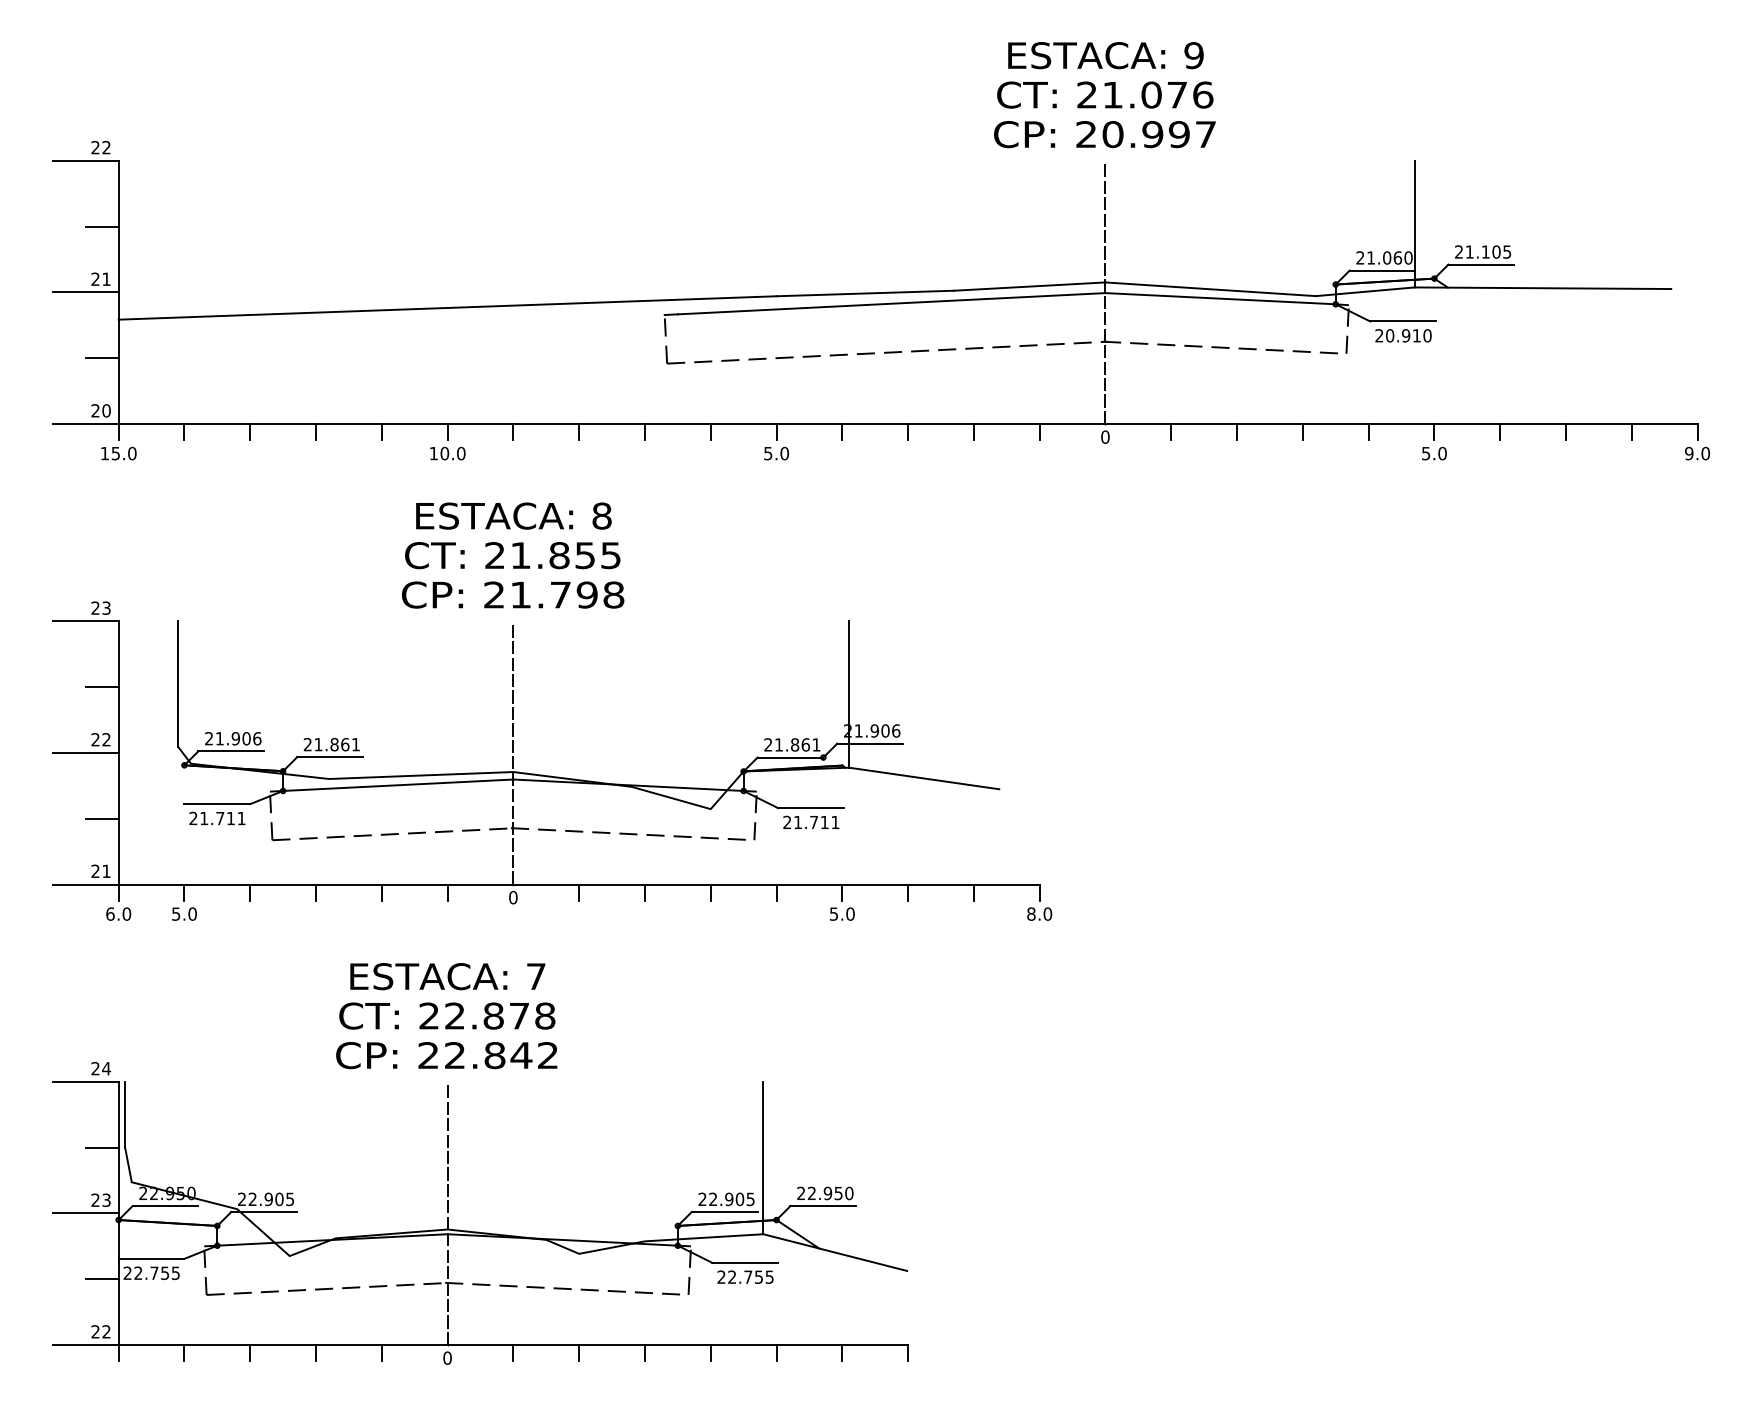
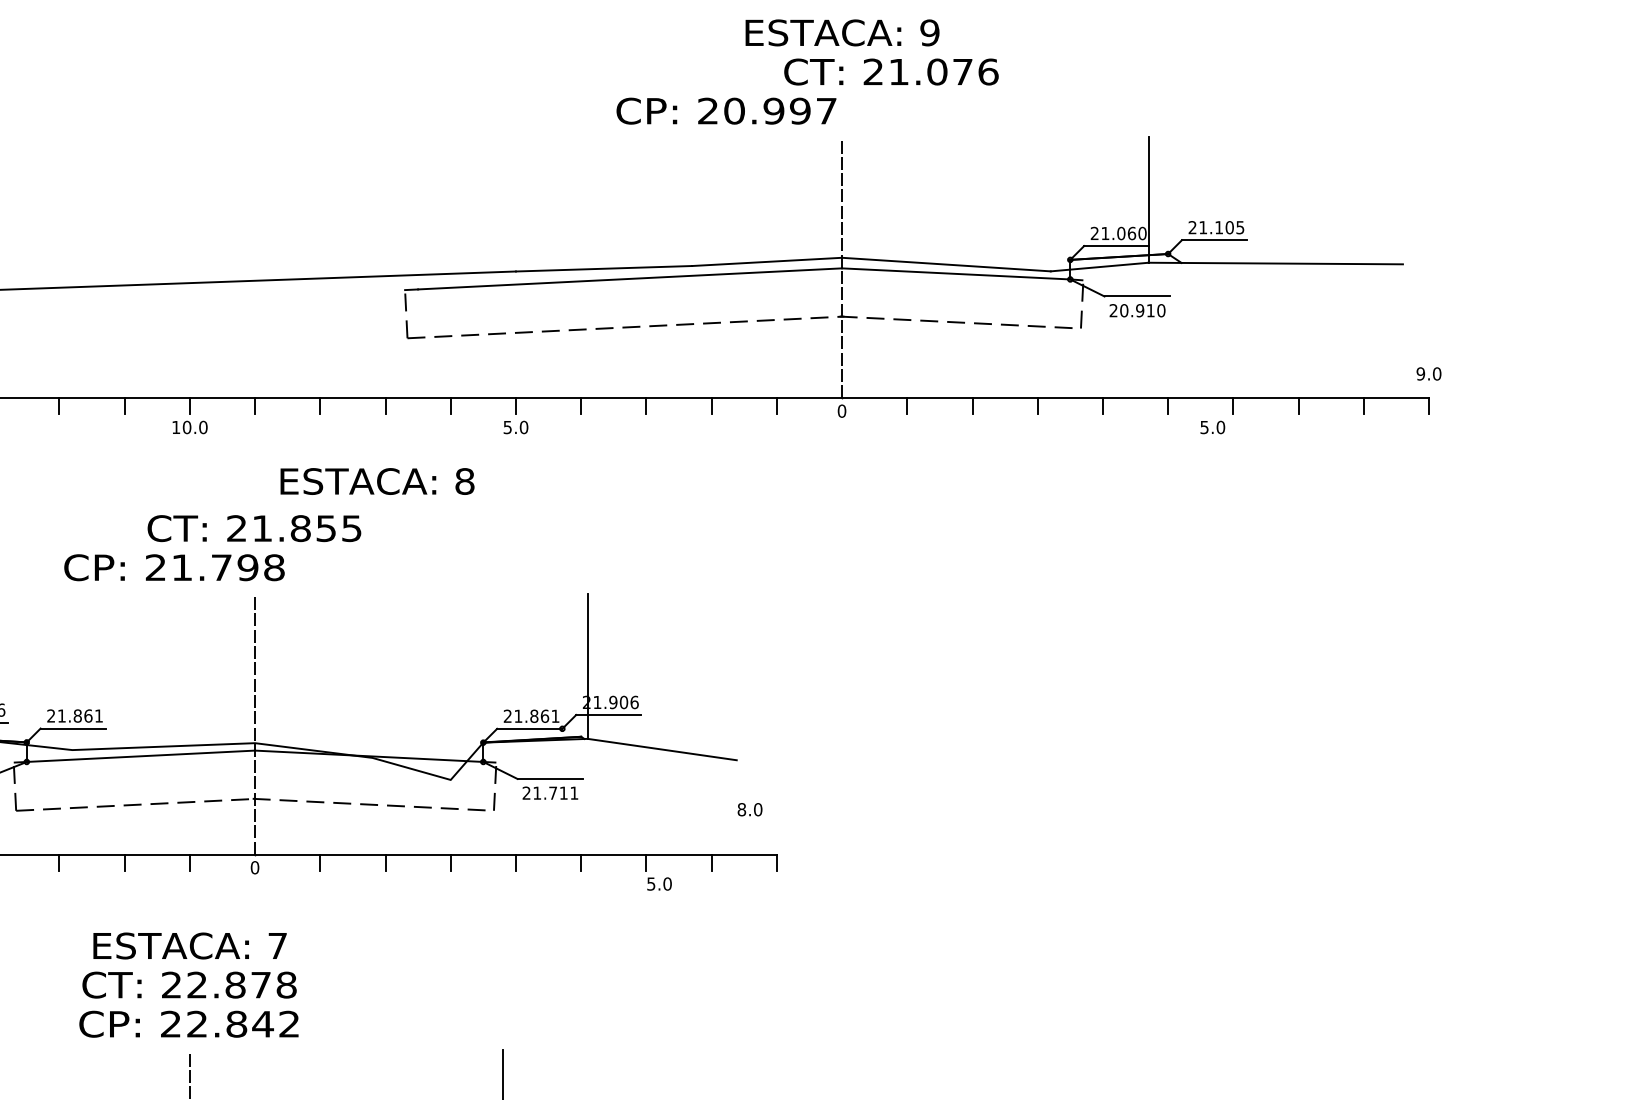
text: (1105, 94) -> (891, 71), moved
text: (1104, 134) -> (726, 111), moved
text: (1434, 453) -> (1212, 427), moved
text: (1697, 453) -> (1428, 373), moved
text: (513, 515) -> (377, 480), moved
text: (513, 594) -> (174, 567), moved
text: (842, 913) -> (659, 883), moved
text: (1039, 913) -> (749, 809), moved

